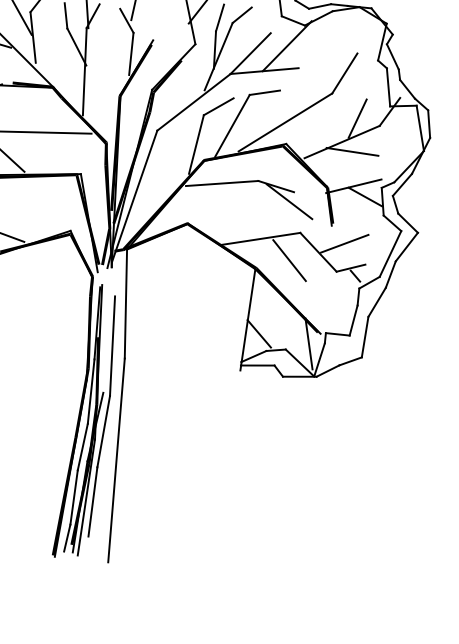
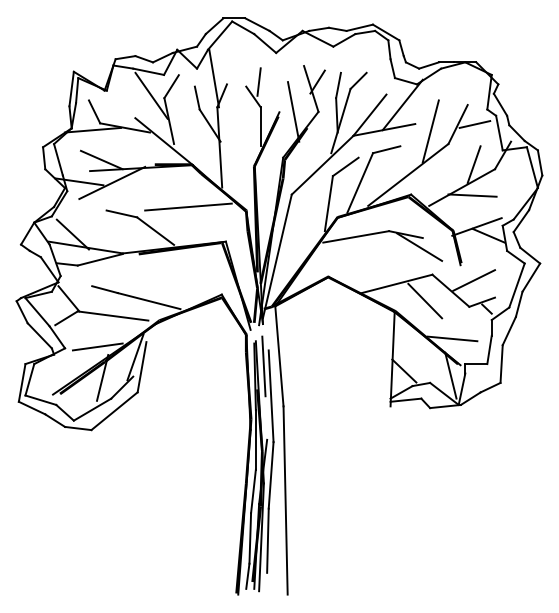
line: (168, 41) -> (293, 111), added
line: (362, 75) -> (474, 124), added
line: (314, 77) -> (430, 131), added
line: (314, 304) -> (452, 338), added
line: (107, 313) -> (263, 366), added

